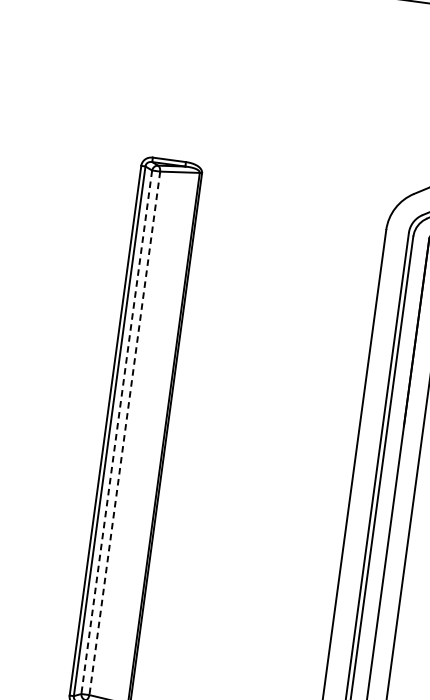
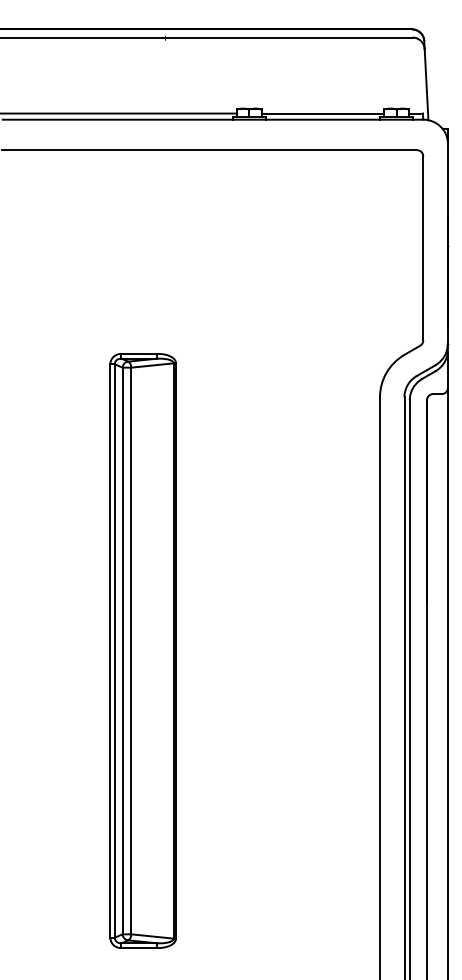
line: (116, 432) -> (122, 651), dashed -> solid
line: (124, 433) -> (131, 651), dashed -> solid

